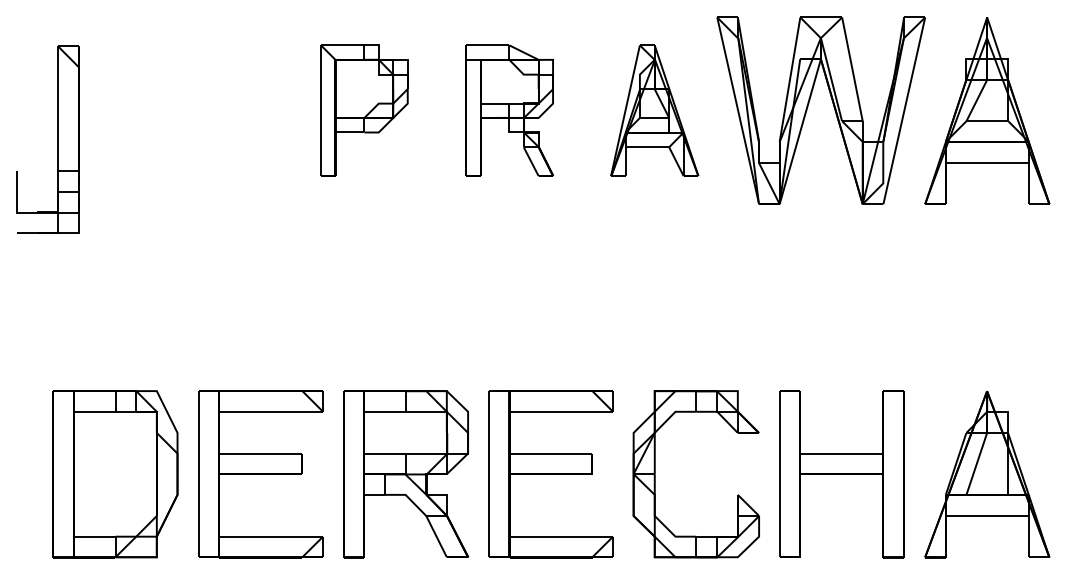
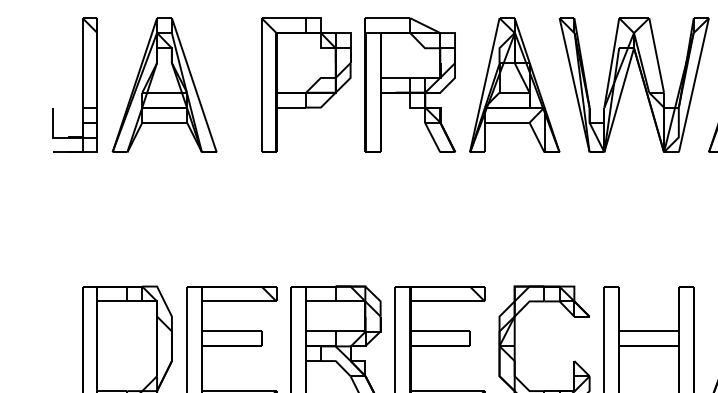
part: (167, 110) -> (164, 85), added
part: (364, 110) -> (306, 85), size x1.43
part: (509, 110) -> (410, 85), size x1.43
part: (654, 110) -> (514, 85), size x1.43
part: (57, 139) -> (82, 85), moved

